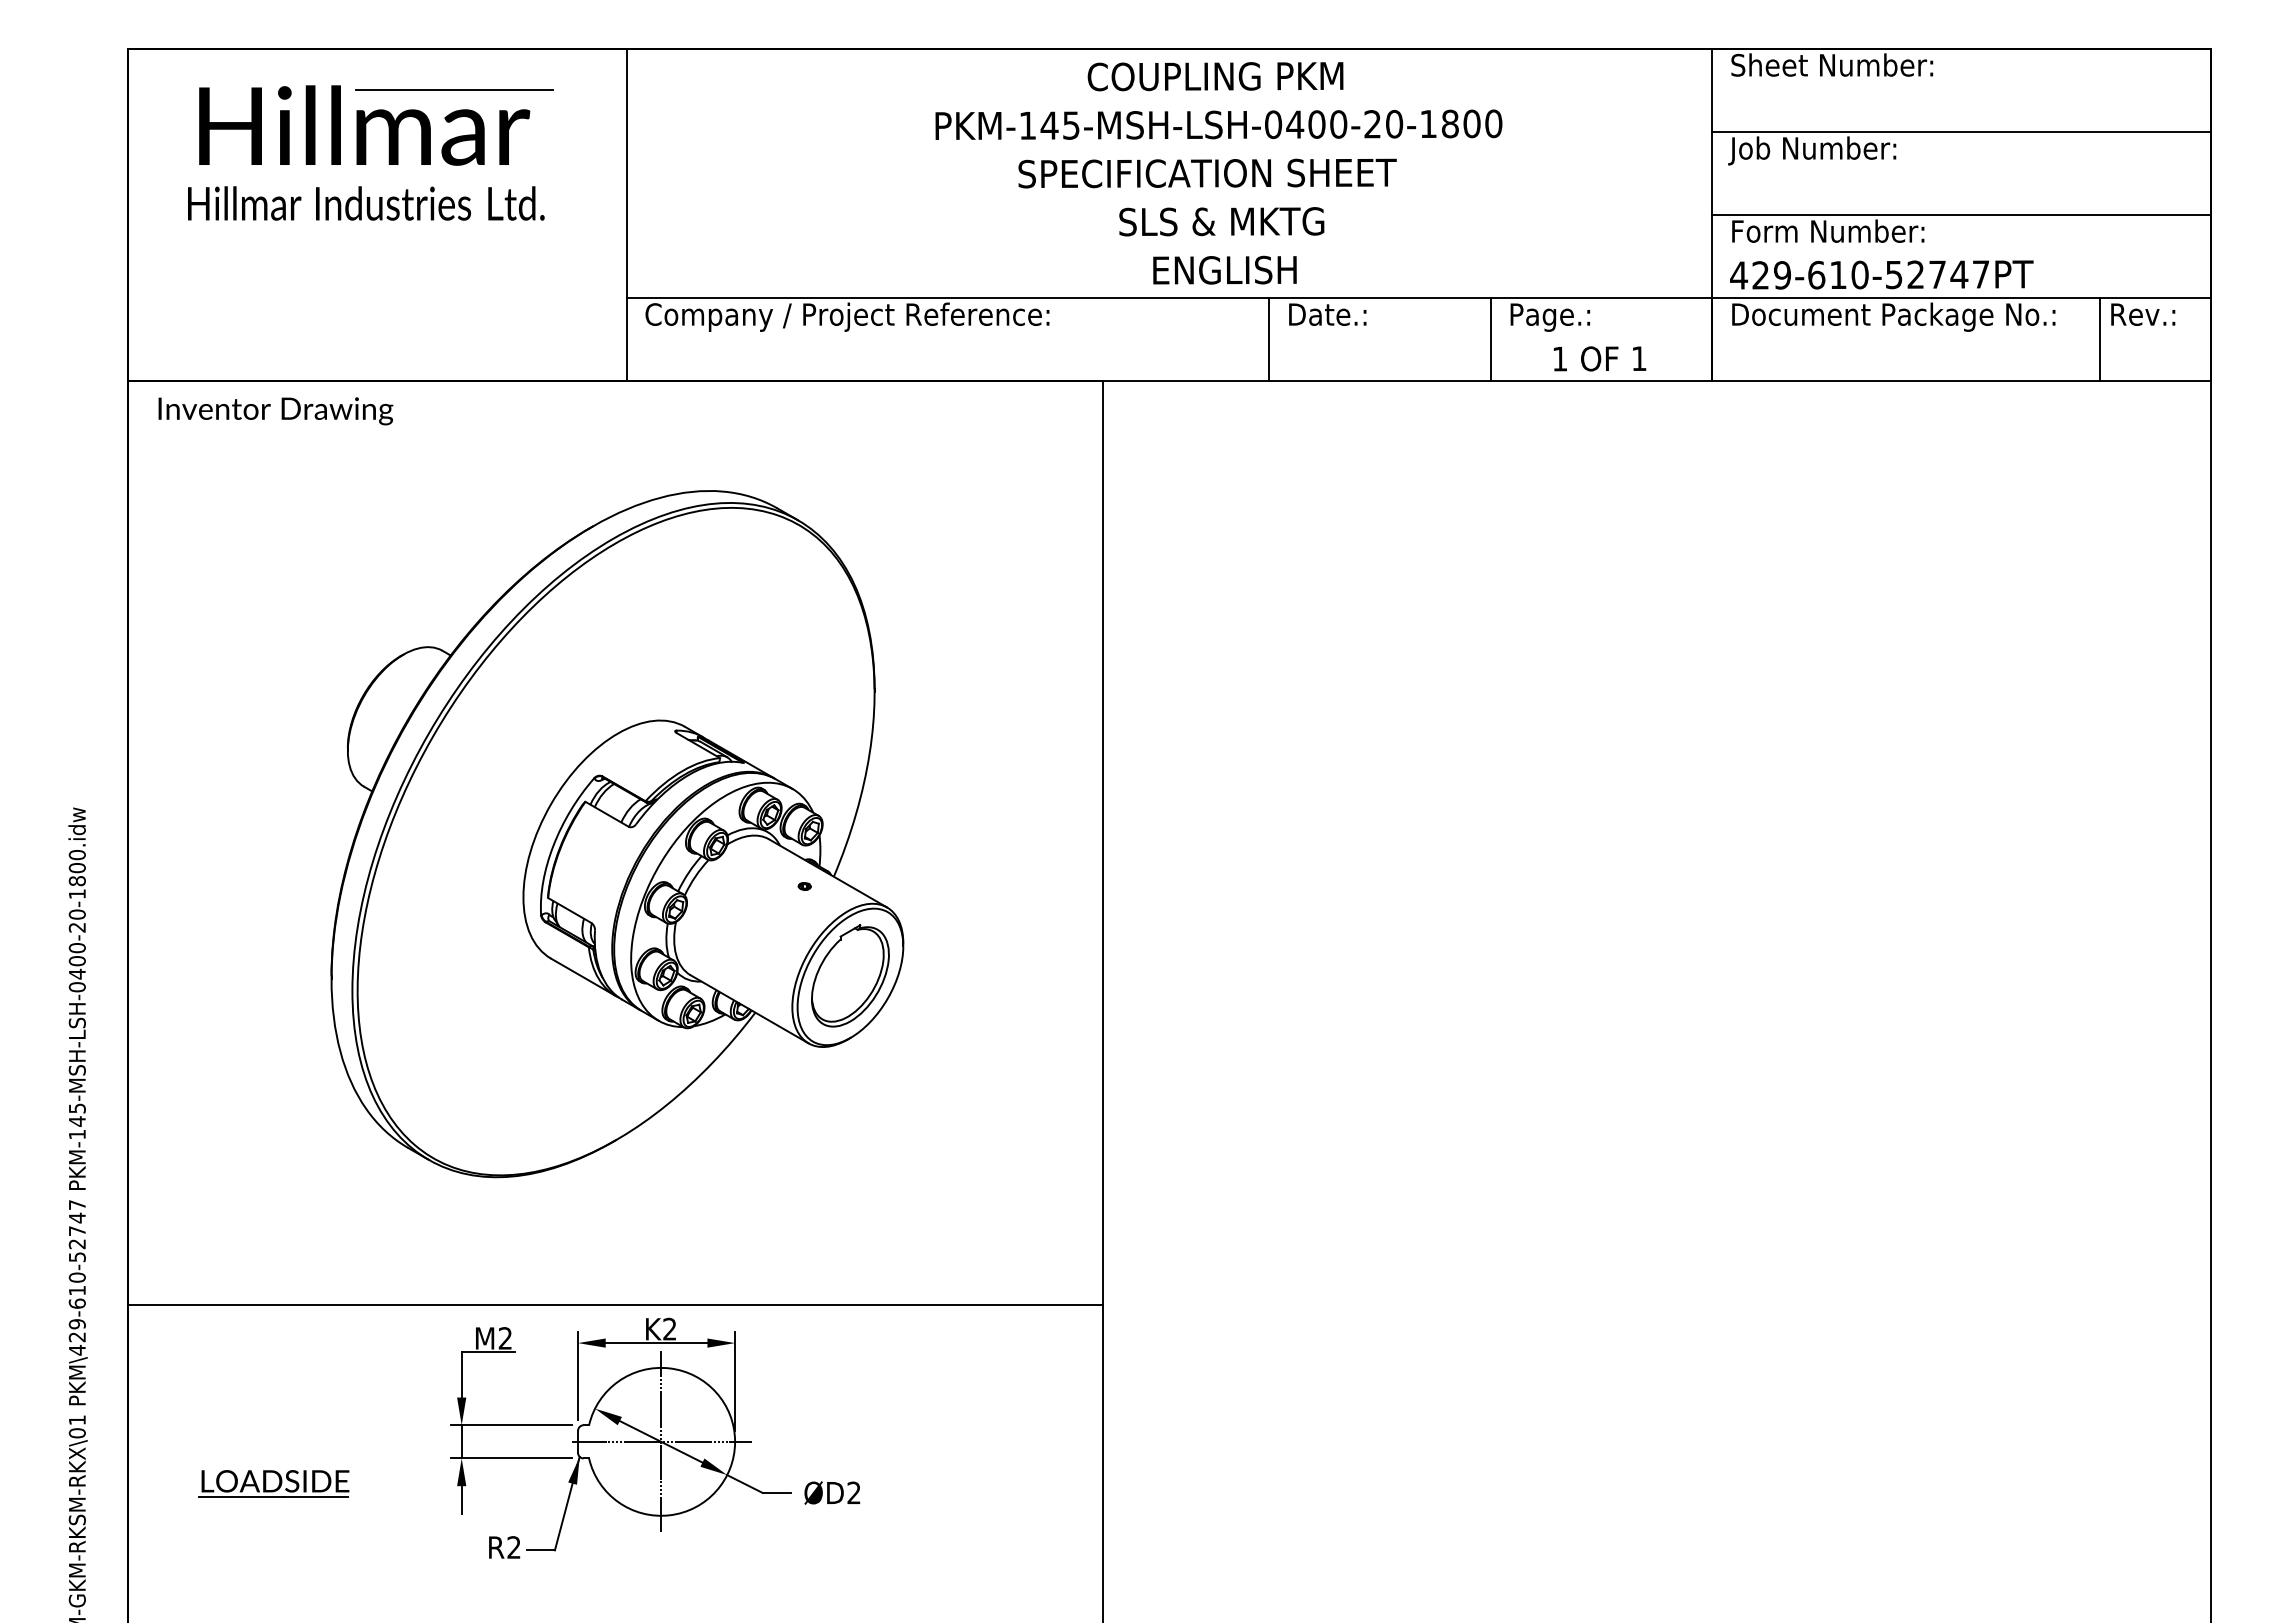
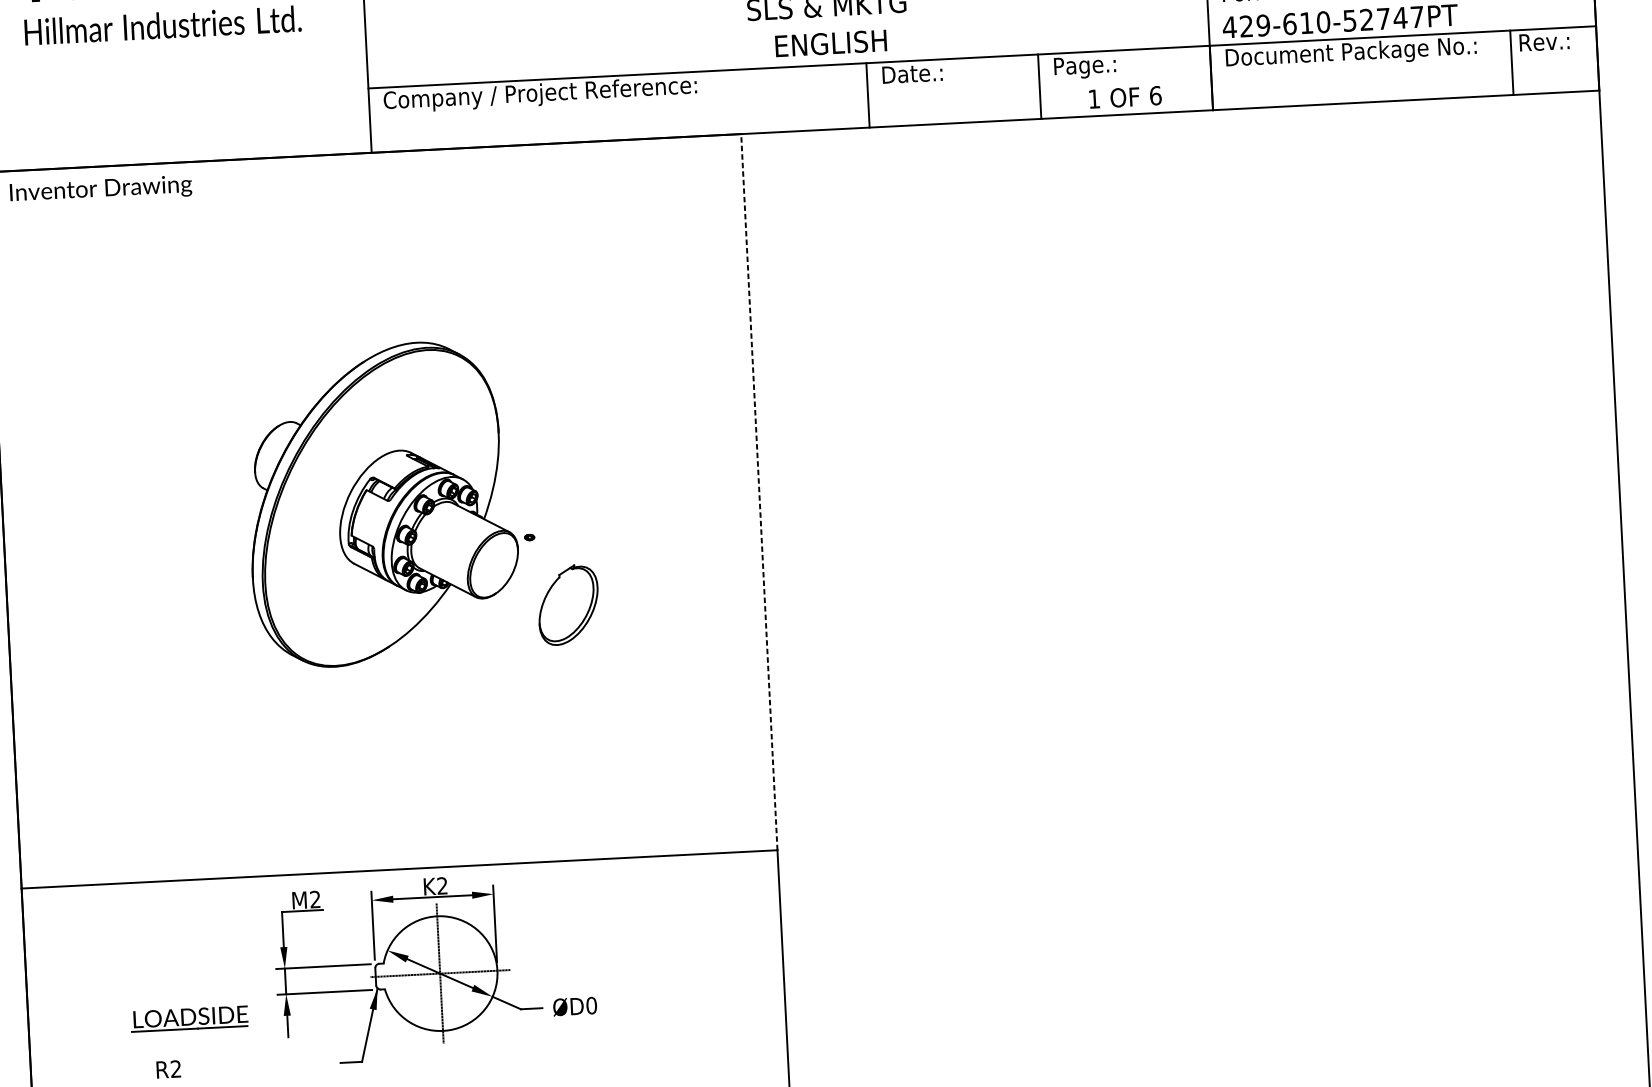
text: (1639, 358) -> (1155, 95), 1 -> 6
part: (617, 834) -> (382, 504), size x0.6
line: (1103, 842) -> (759, 491), solid -> dashed
part: (273, 1483) -> (189, 1018), moved
text: (853, 1492) -> (591, 1005), ØD2 -> ØD0
text: (504, 1547) -> (168, 1069), moved

